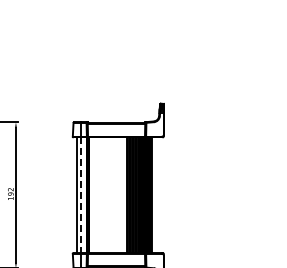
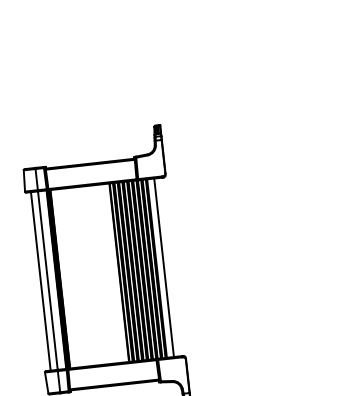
line: (81, 195) -> (48, 280), dashed -> solid
line: (156, 195) -> (164, 268), added

